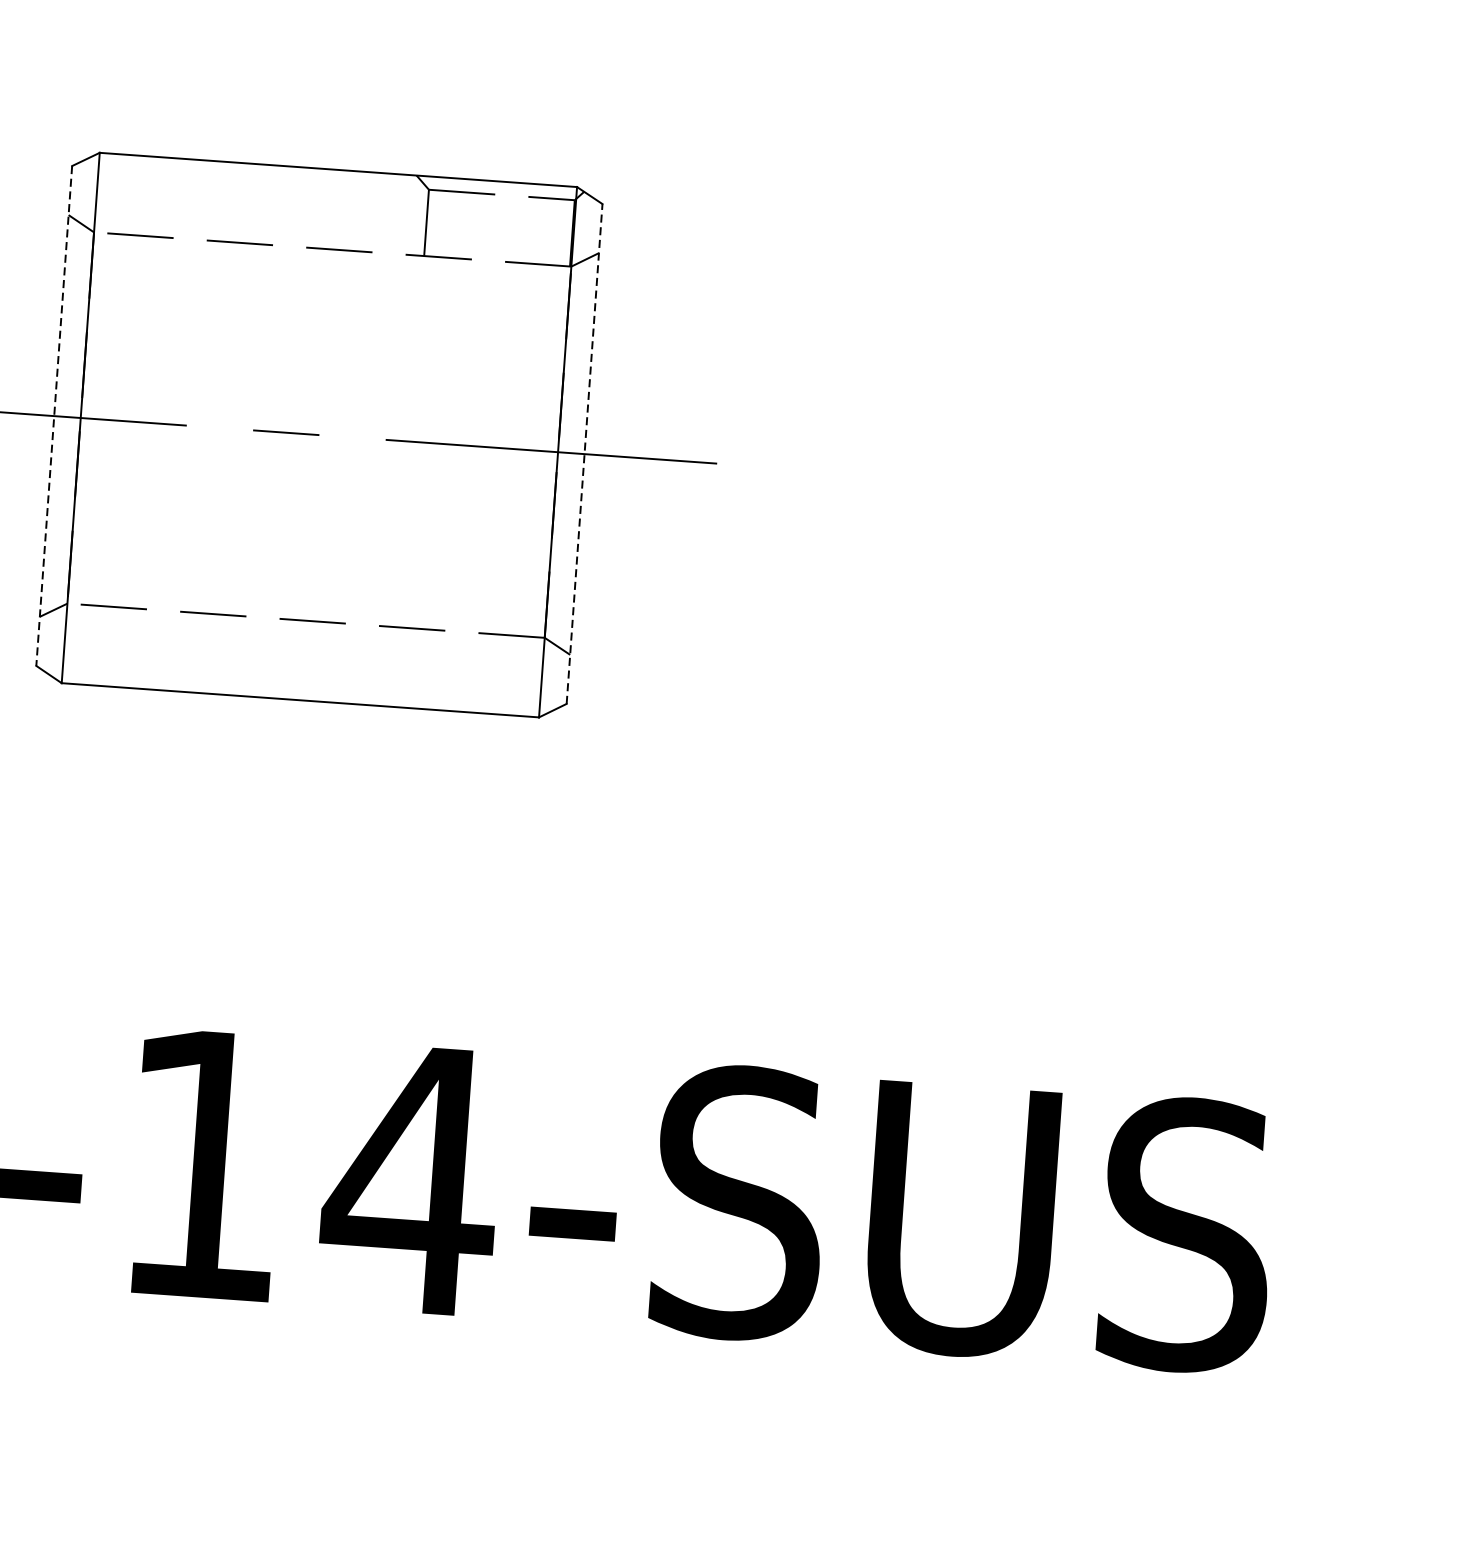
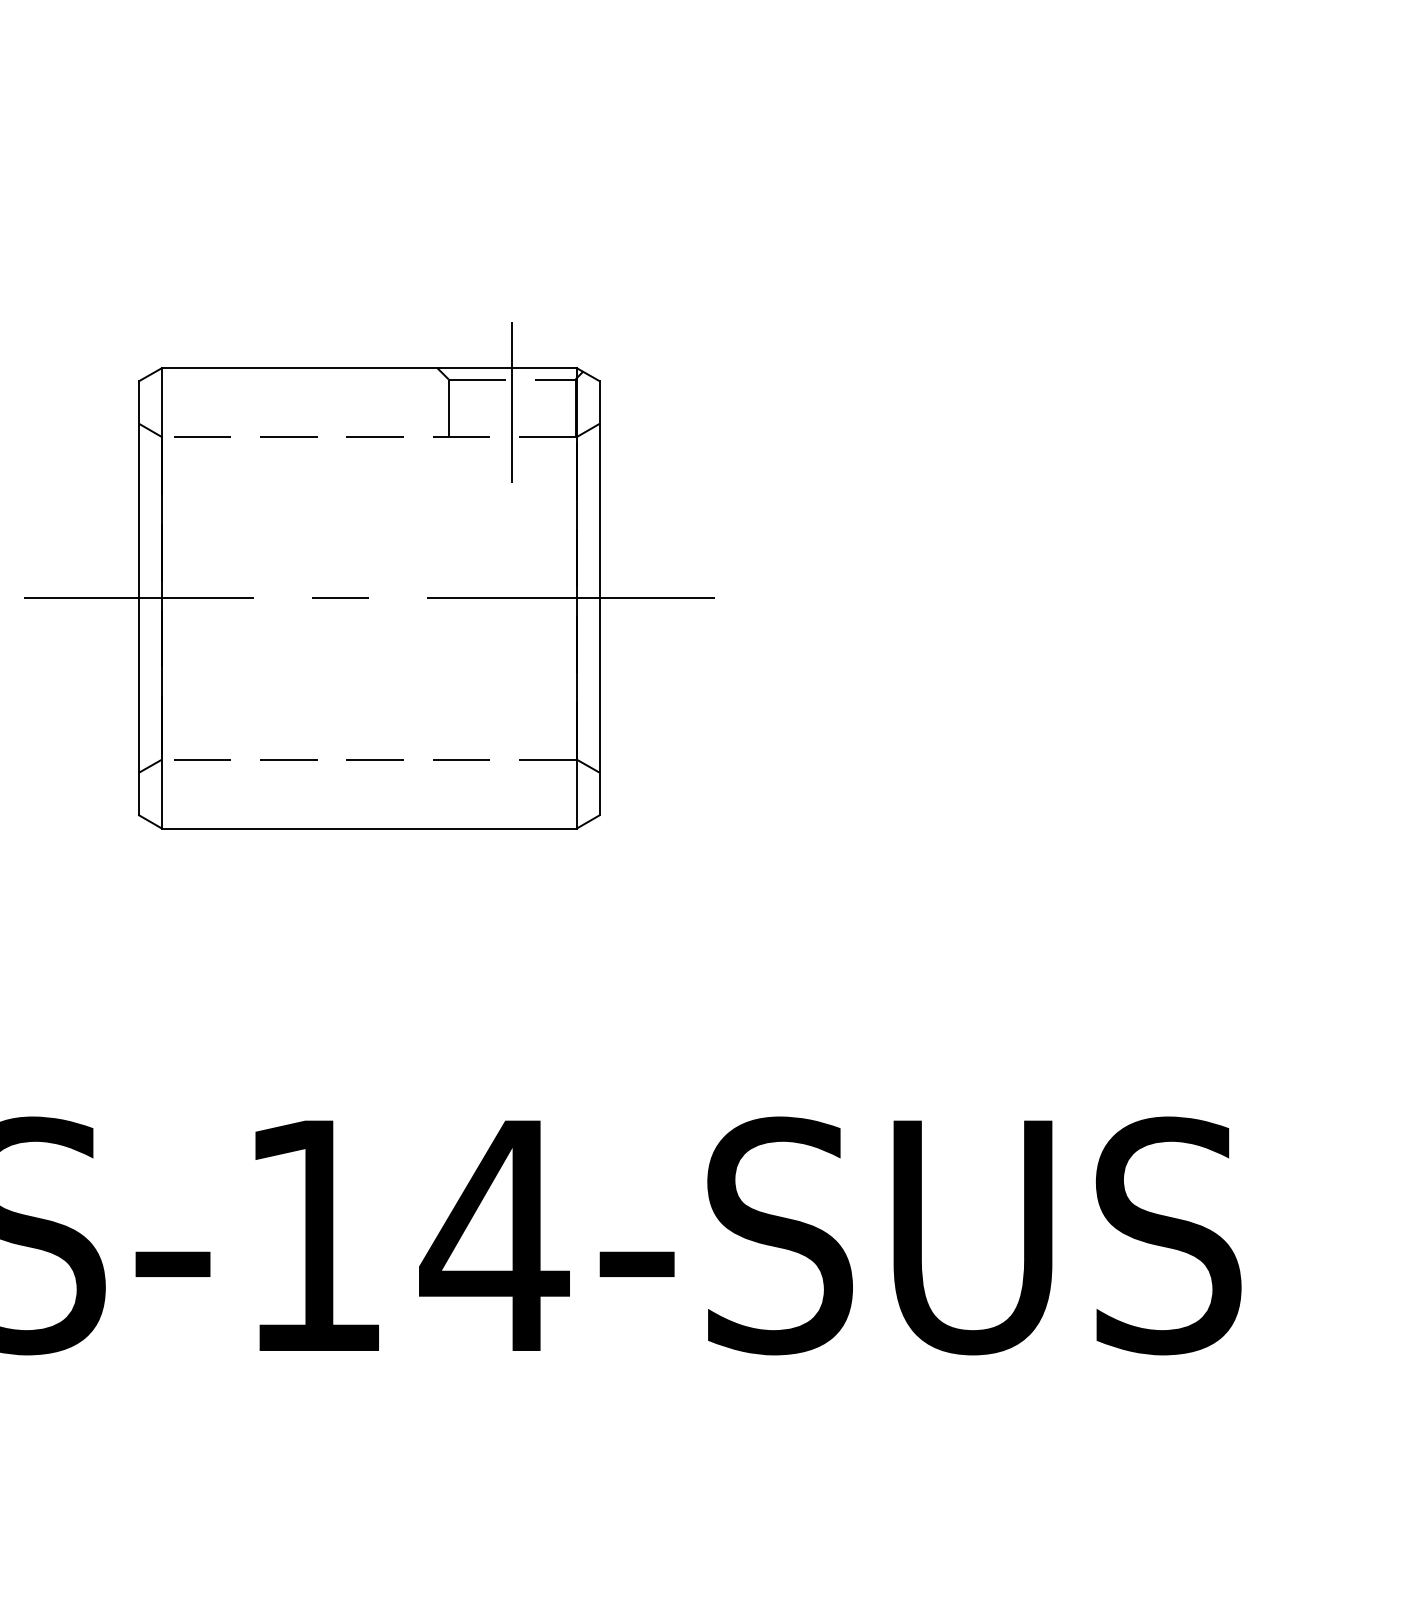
line: (500, 221) -> (512, 402), added
line: (54, 416) -> (139, 598), dashed -> solid
line: (584, 453) -> (599, 597), dashed -> solid

